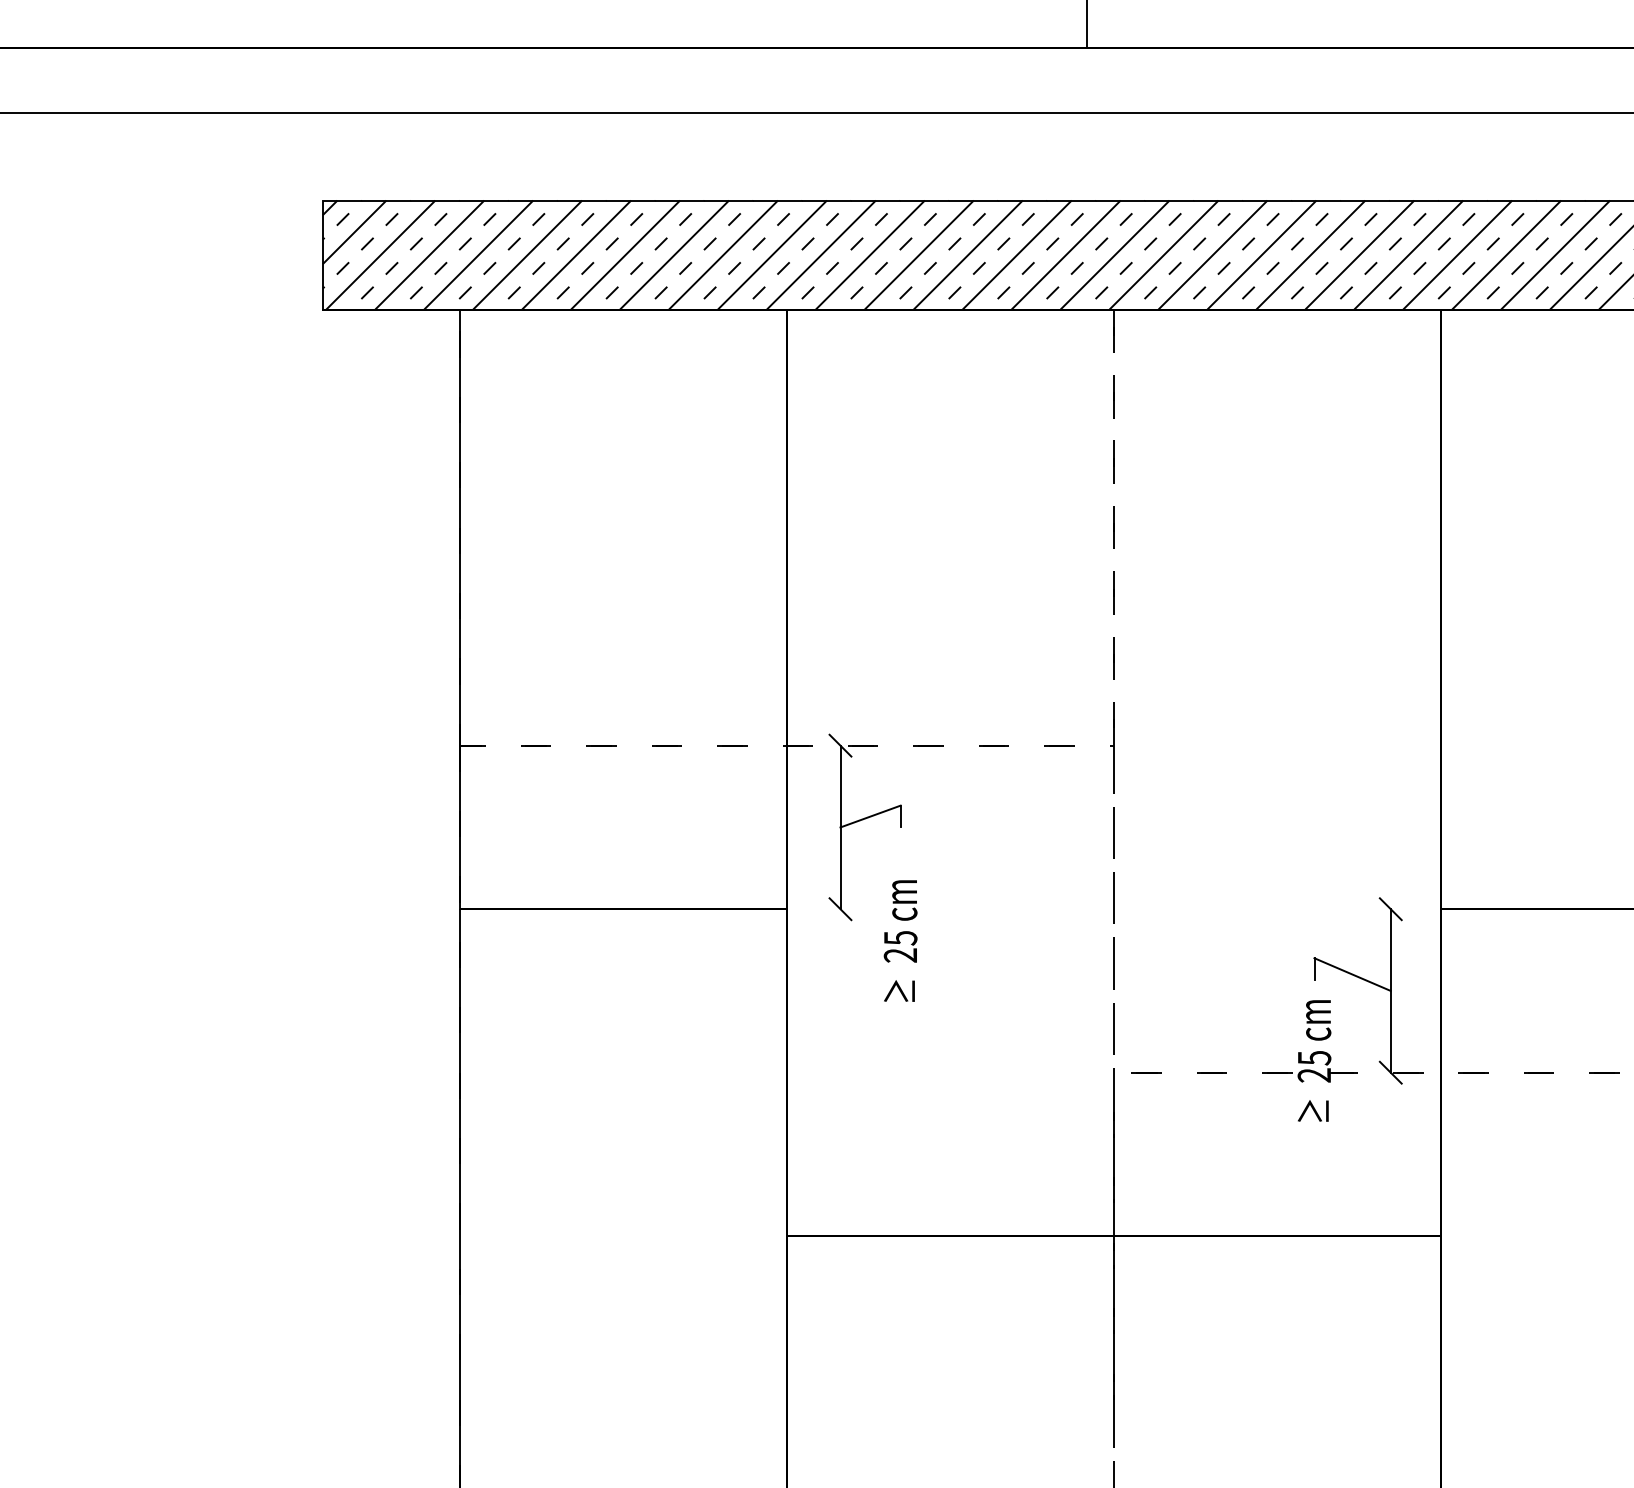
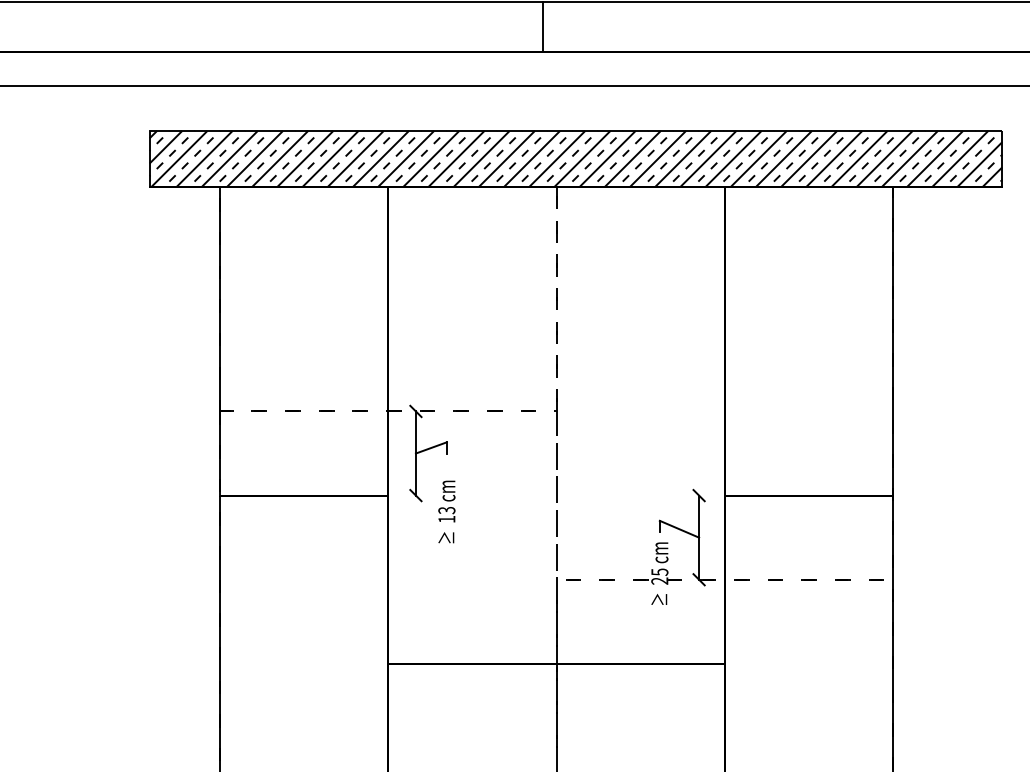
text: (899, 945) -> (446, 514), 25 -> 13

